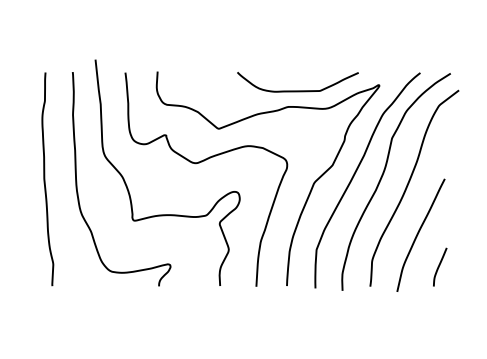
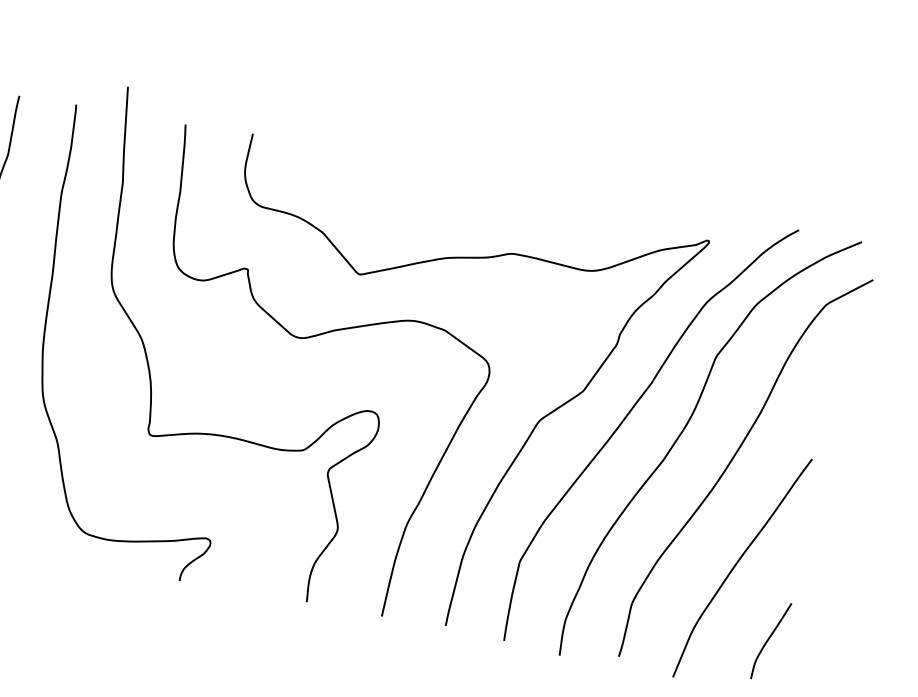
curve: (297, 90) -> (537, 222), removed

